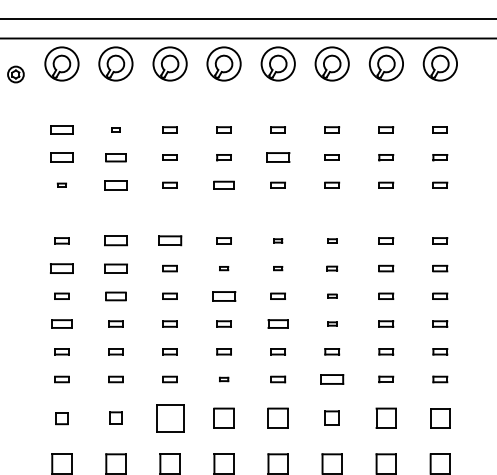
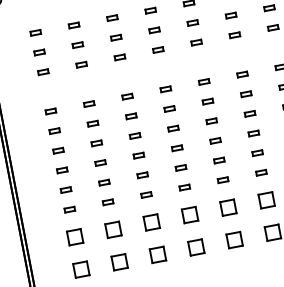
part: (61, 129) -> (35, 32), size x0.62
part: (115, 129) -> (73, 25), size x1.67
part: (61, 157) -> (39, 52), size x0.62
part: (115, 157) -> (77, 45), size x0.71
part: (277, 157) -> (192, 22), size x0.62
part: (61, 184) -> (42, 71), size x1.67
part: (223, 184) -> (157, 49), size x0.71
part: (115, 185) -> (81, 64), size x0.62
part: (115, 240) -> (88, 103), size x0.62
part: (169, 240) -> (127, 96), size x0.62
part: (277, 240) -> (203, 81), size x1.67
part: (332, 240) -> (242, 74), size x1.67
part: (115, 267) -> (92, 123), size x0.62
part: (61, 268) -> (54, 131), size x0.62
part: (223, 268) -> (169, 108), size x1.67
part: (277, 268) -> (207, 101), size x1.67
part: (332, 268) -> (246, 94), size x1.43
part: (115, 295) -> (96, 142), size x0.71
part: (223, 295) -> (172, 128), size x0.62
part: (332, 295) -> (250, 113), size x1.67
part: (61, 323) -> (61, 170), size x0.71
part: (277, 323) -> (214, 140), size x0.71
part: (332, 323) -> (253, 133), size x1.67
part: (223, 379) -> (184, 187), size x1.67
part: (332, 379) -> (261, 172), size x0.62
part: (115, 417) -> (112, 229), size x1.67
part: (331, 417) -> (266, 199), size x1.43
part: (61, 418) -> (74, 237), size x1.67
part: (169, 418) -> (151, 222), size x0.71

